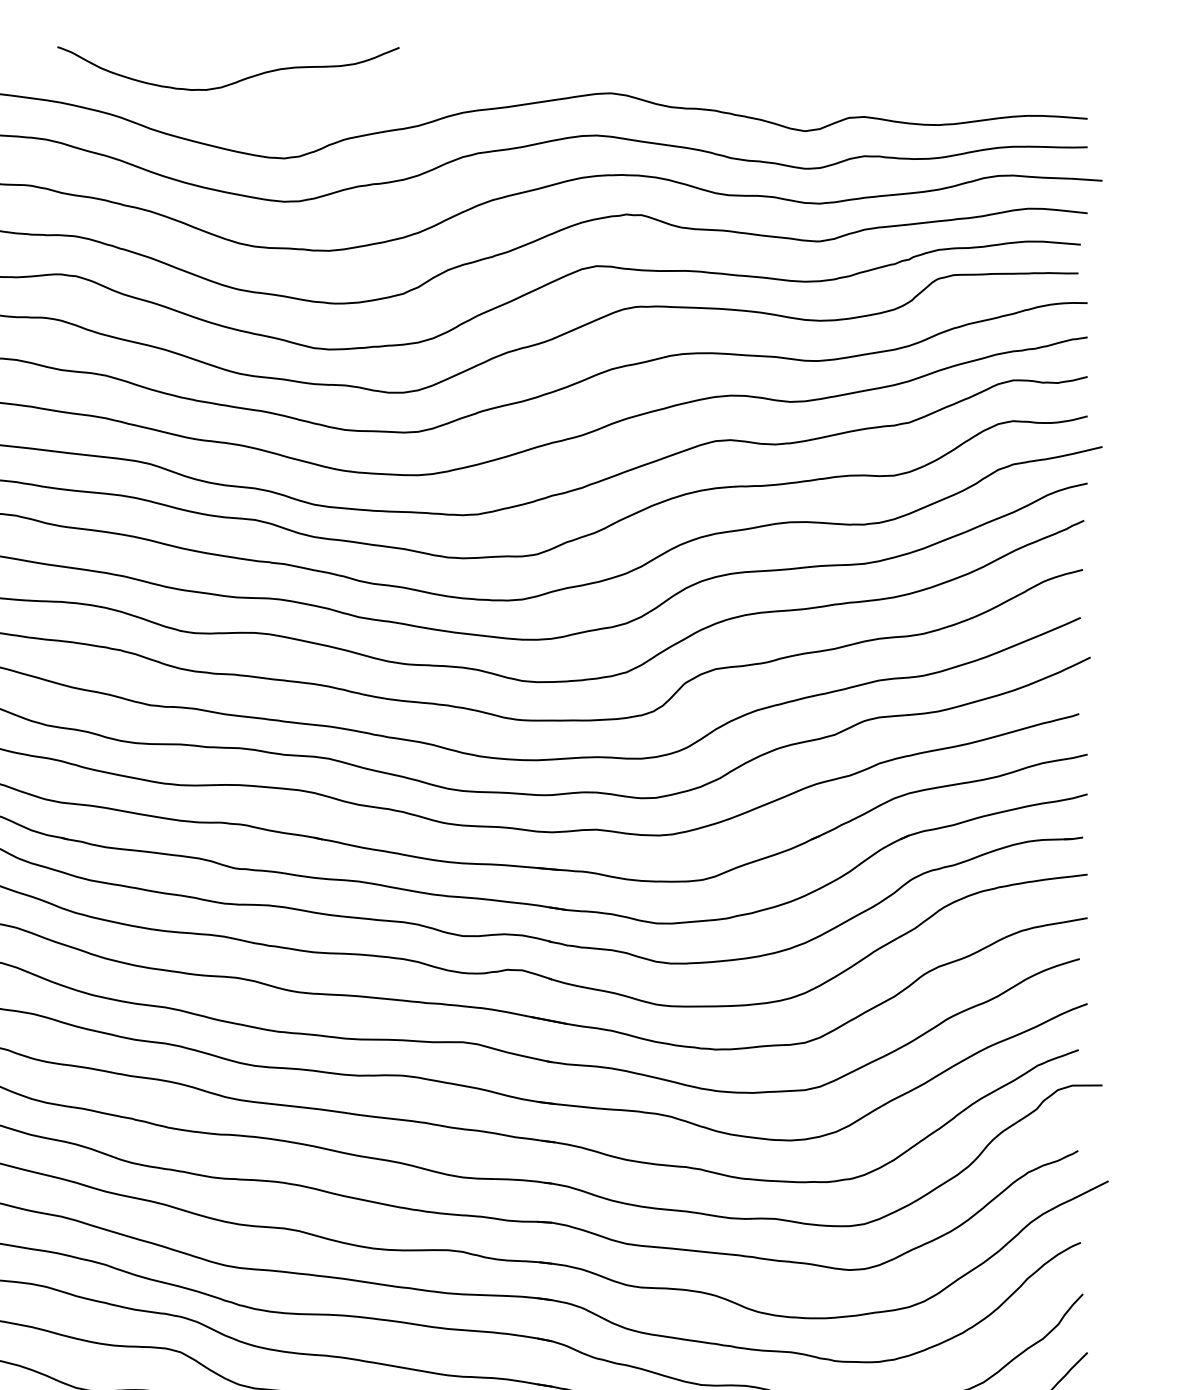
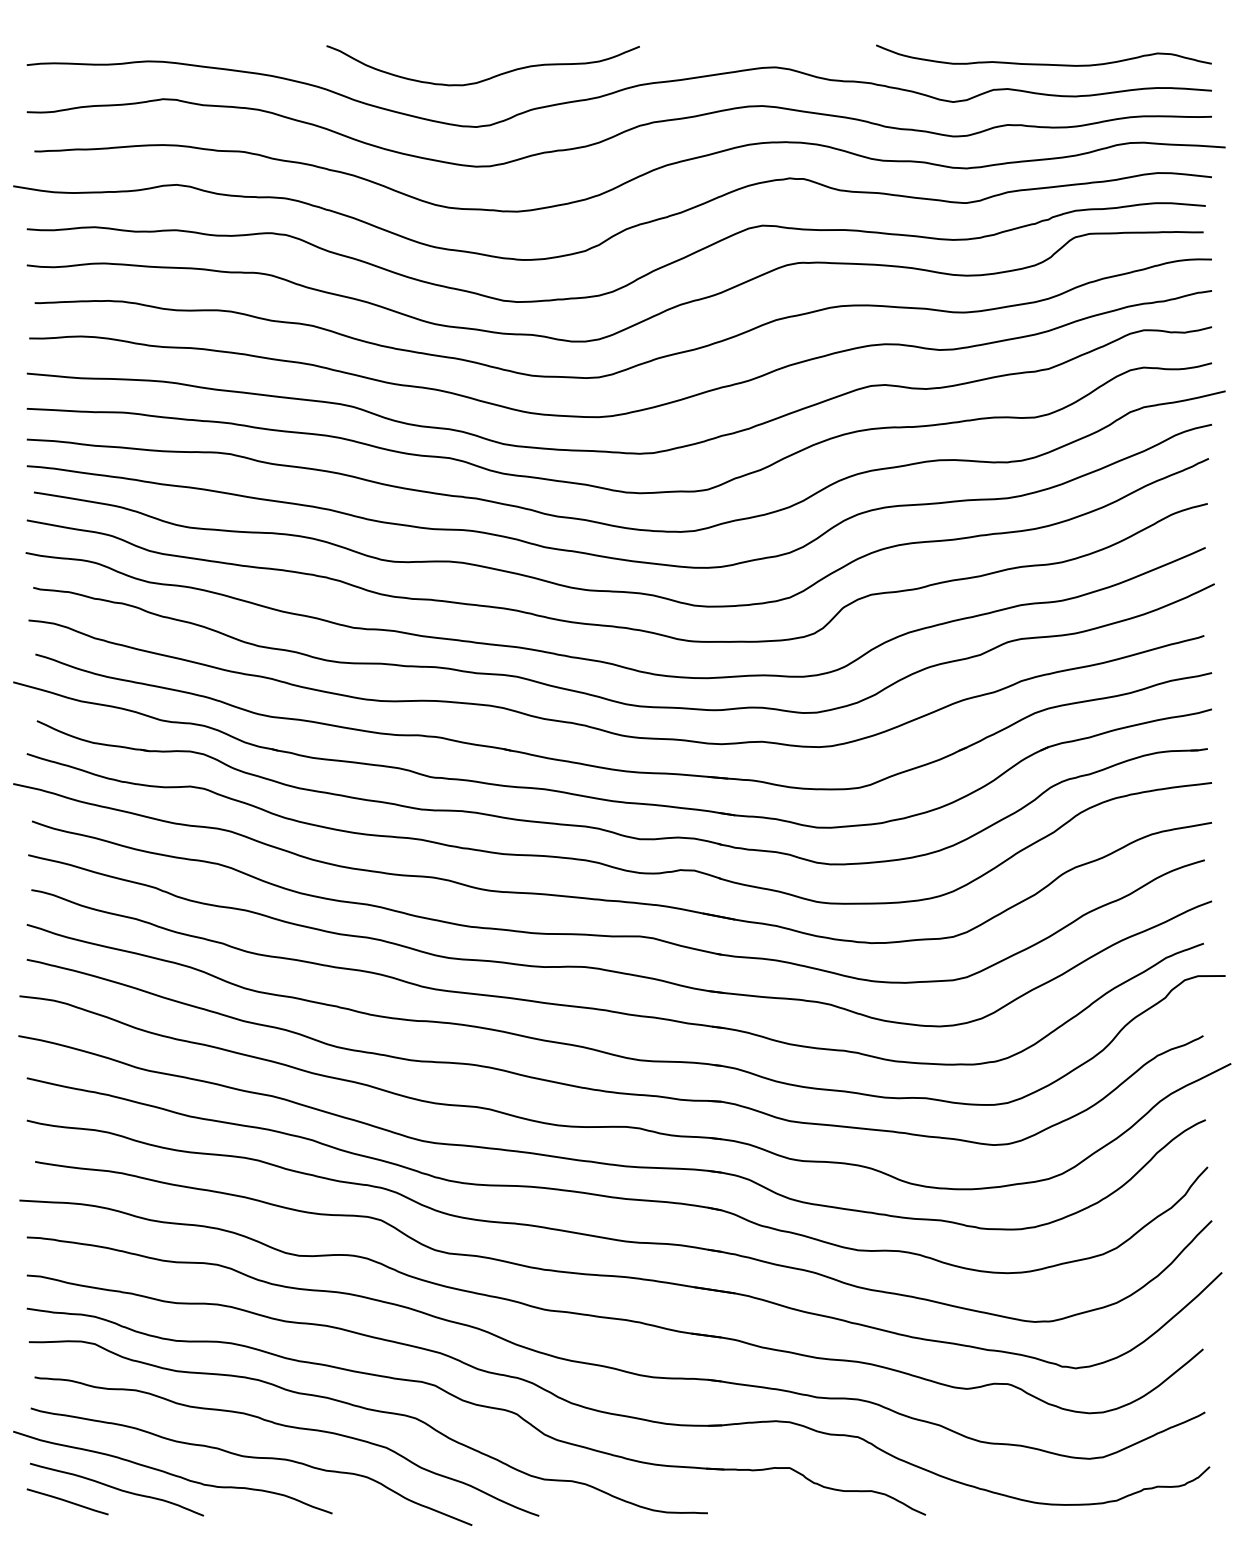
curve: (232, 82) -> (486, 78), moved
curve: (903, 89) -> (1043, 63), added

